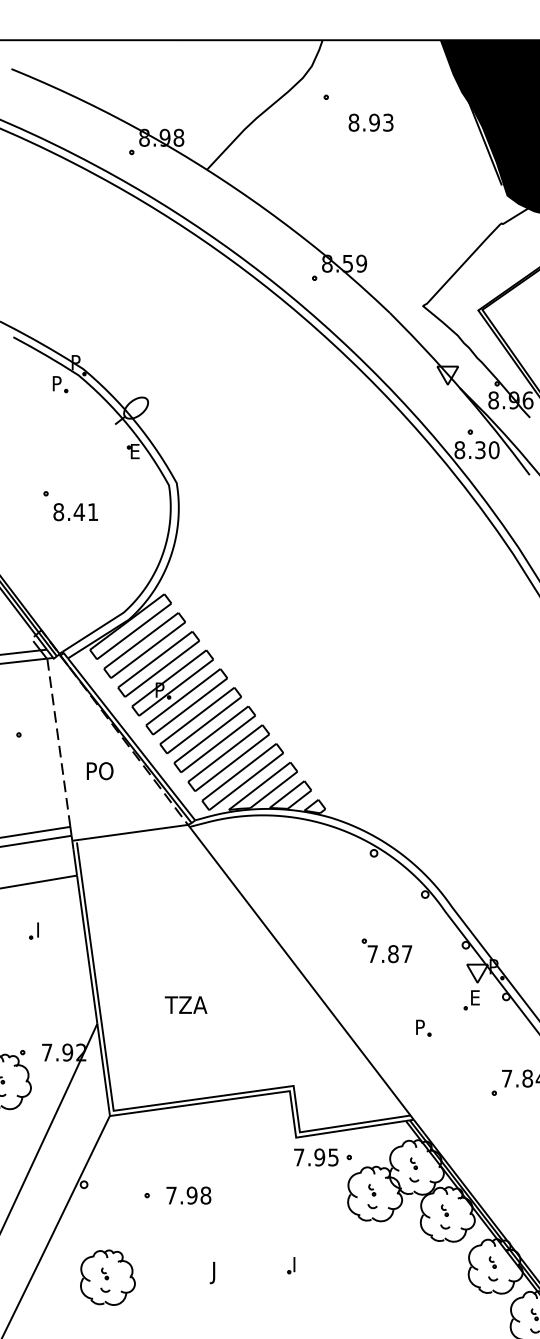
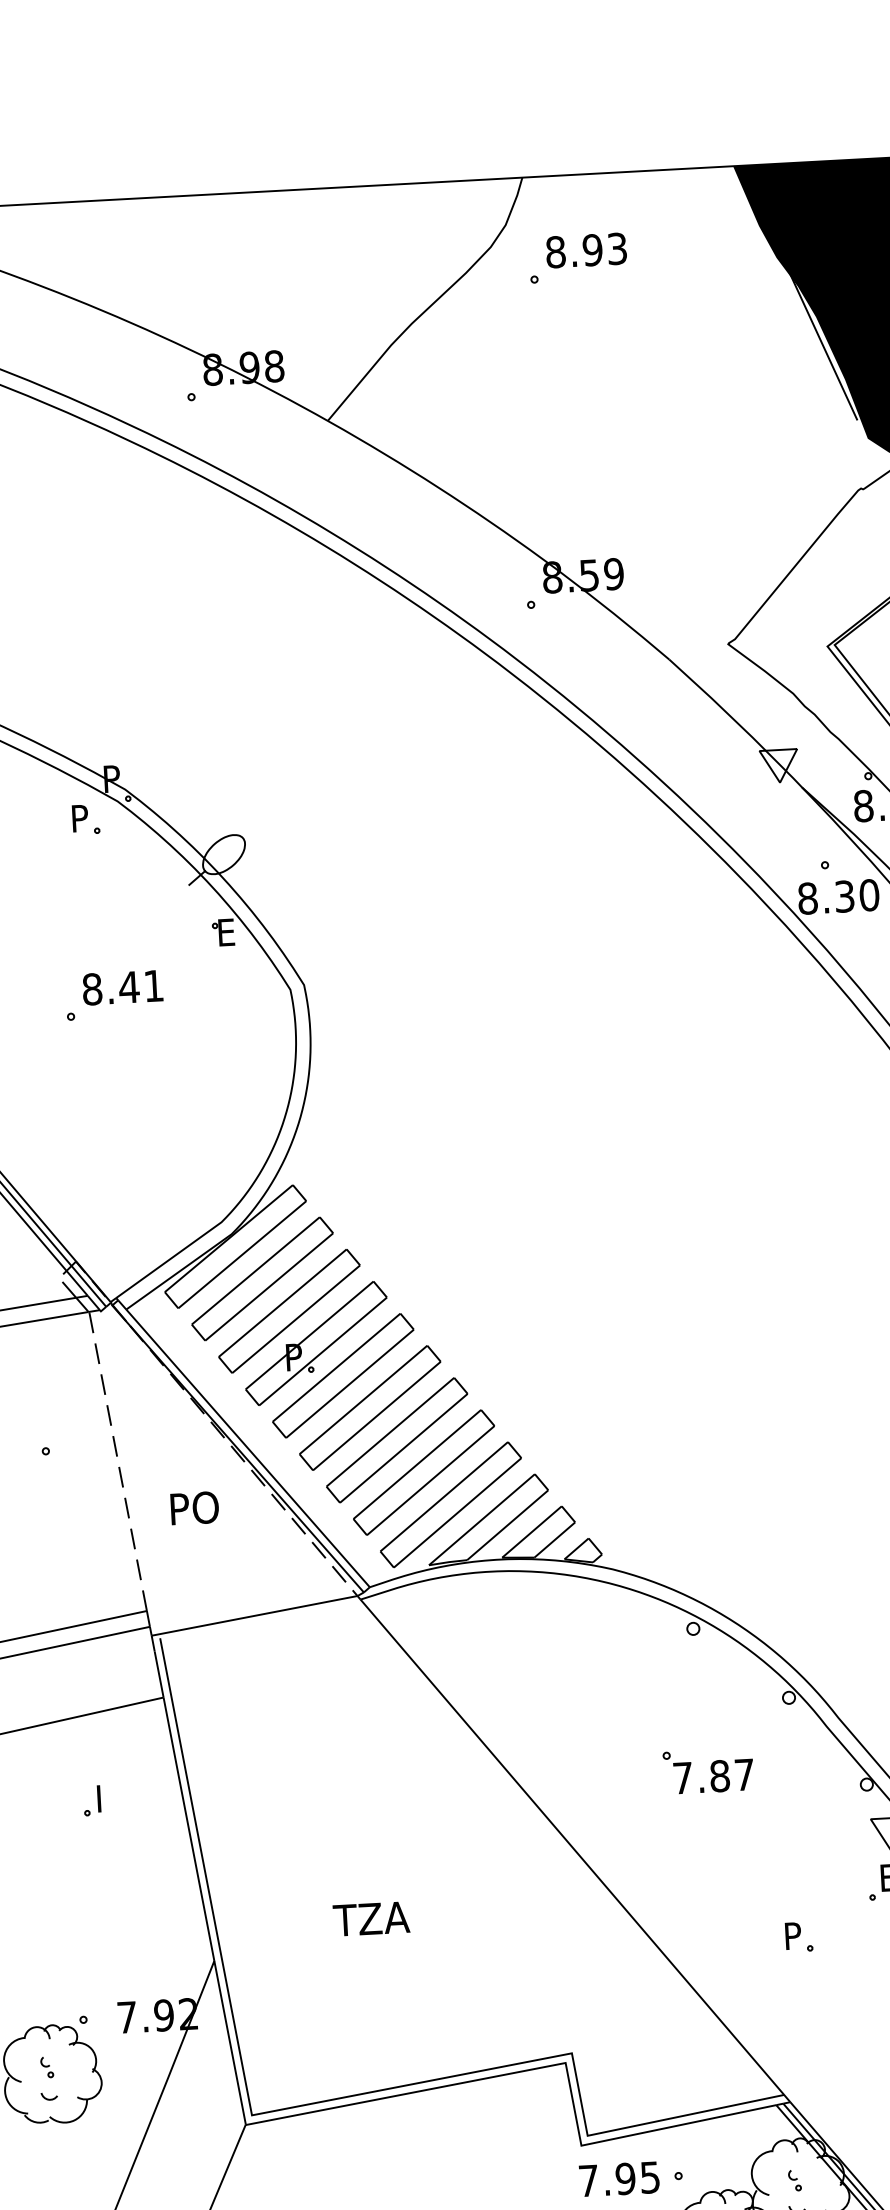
text: (370, 122) -> (585, 250), moved
text: (75, 512) -> (122, 988), moved
part: (386, 950) -> (707, 1770), moved

